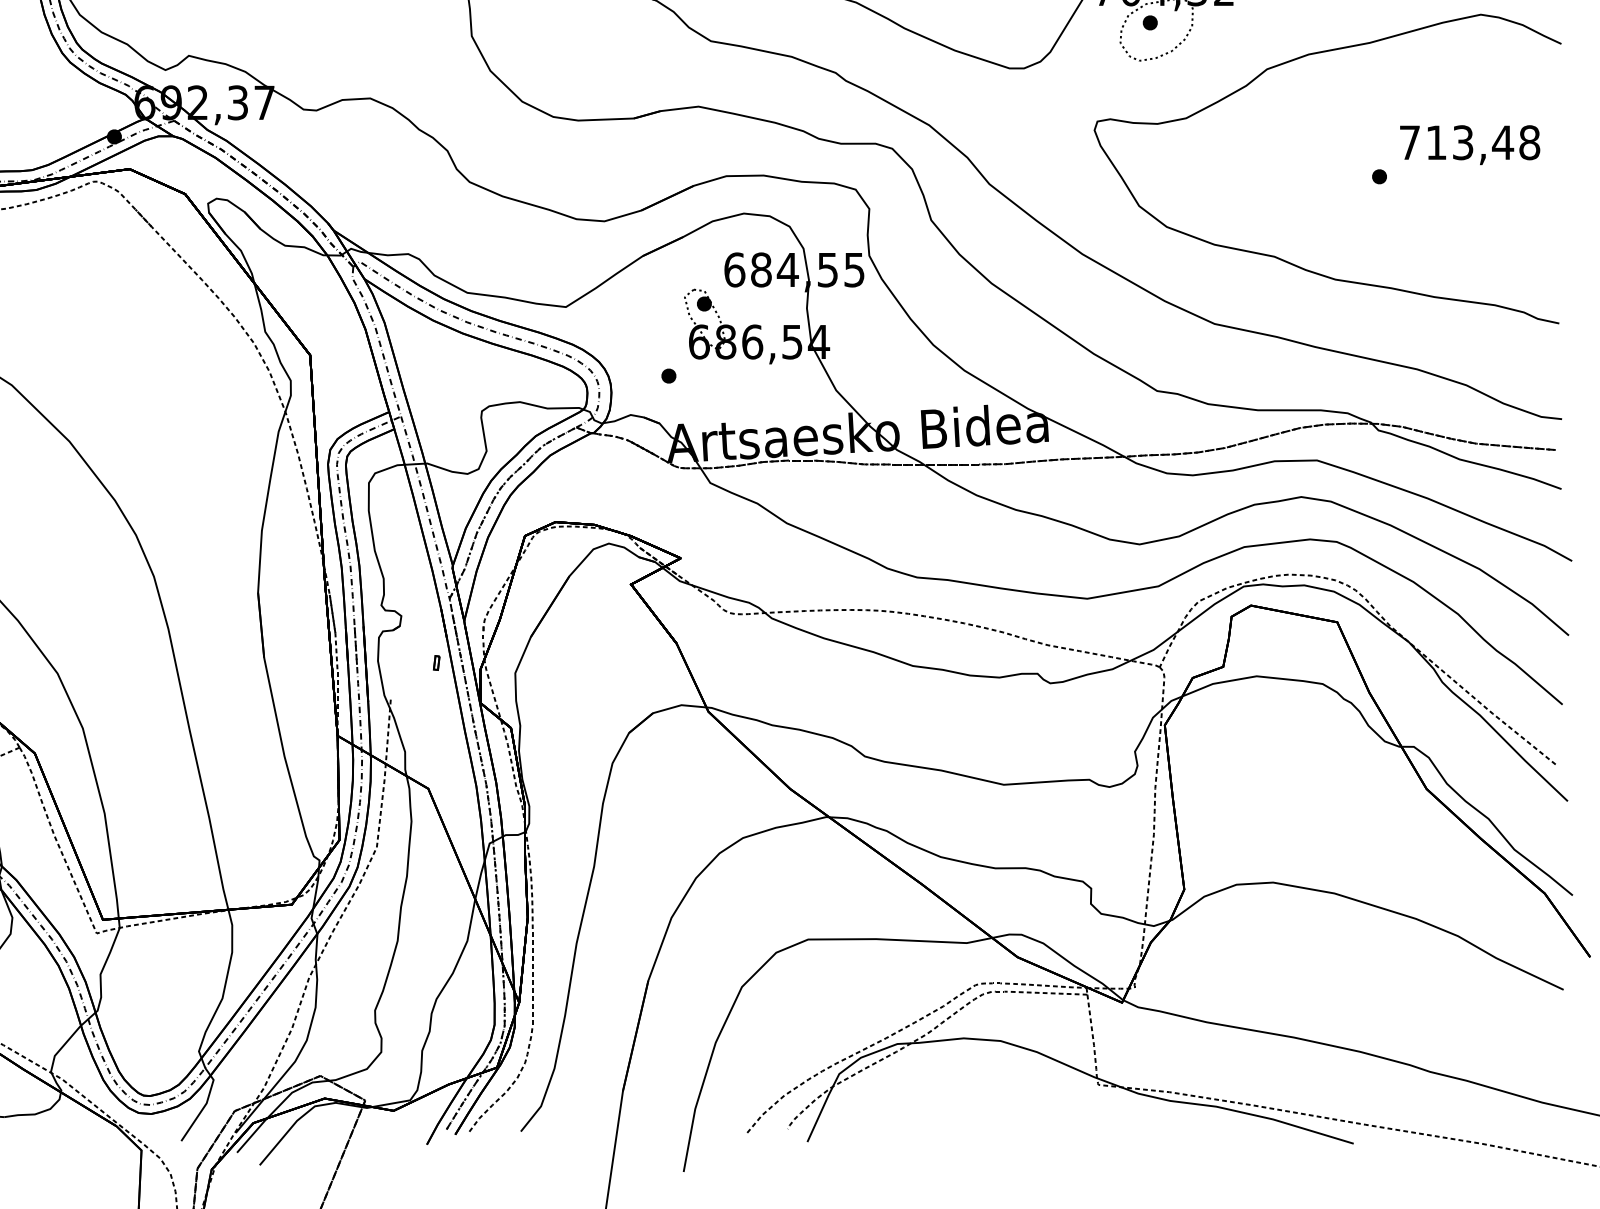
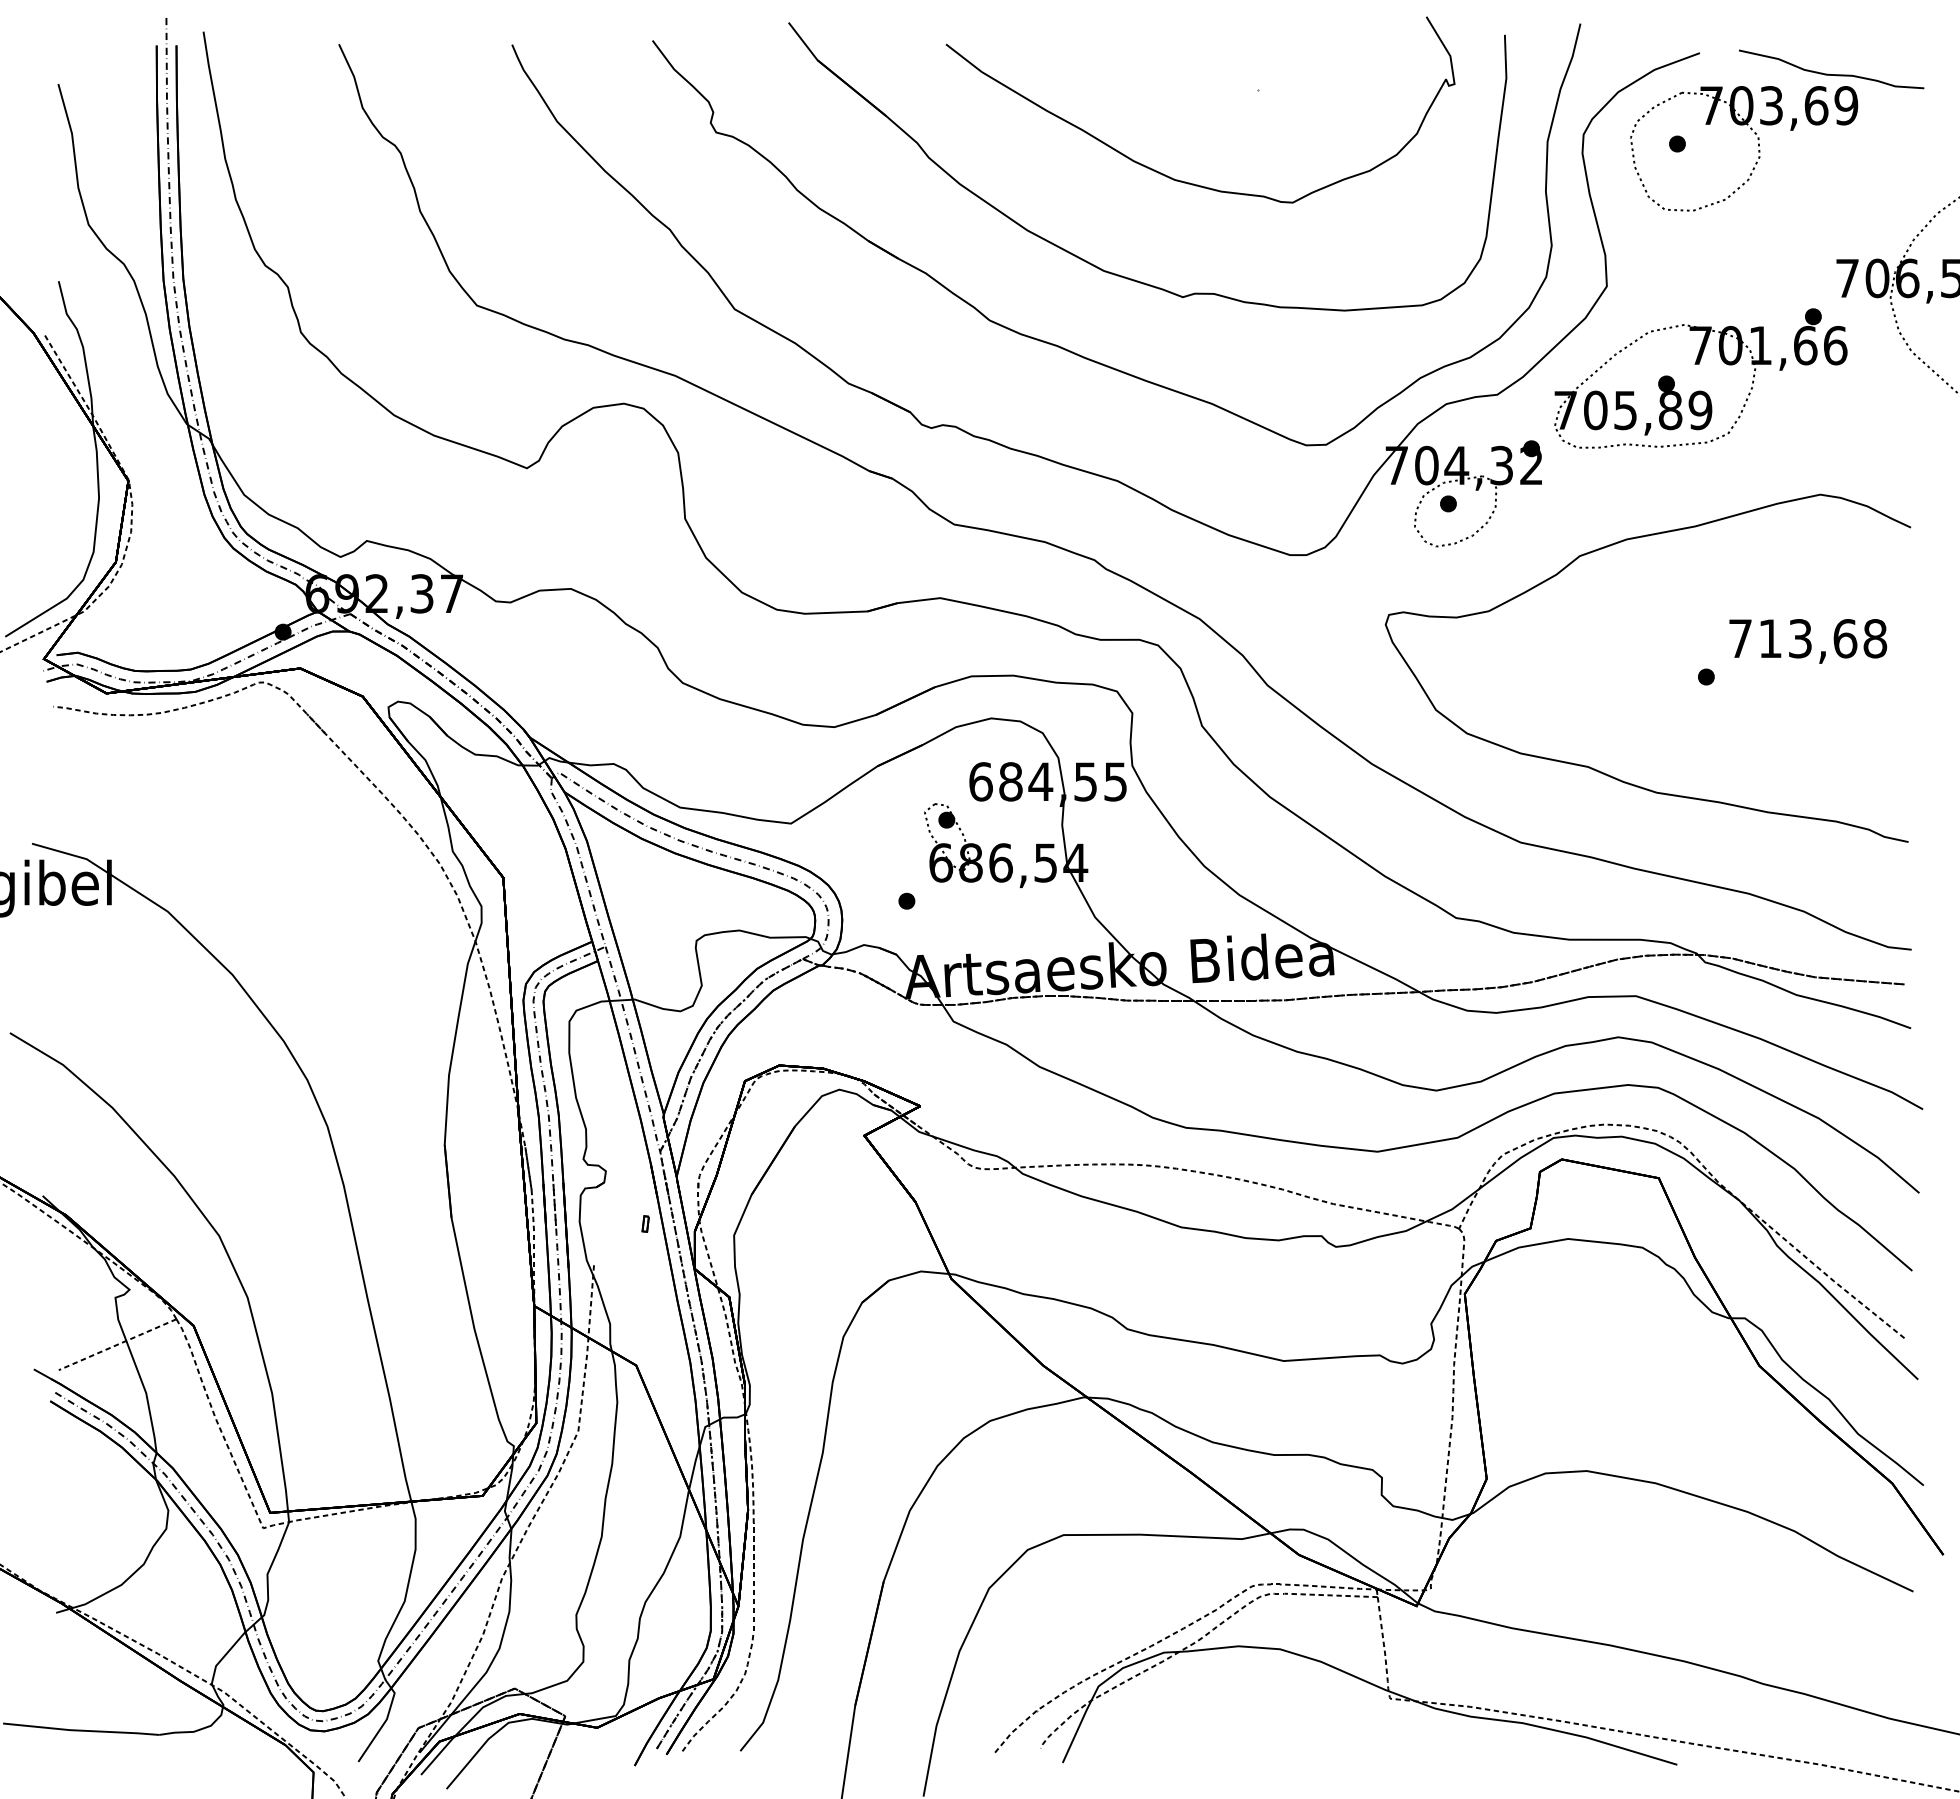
text: (1502, 142) -> (1844, 638), 713,48 -> 713,68

